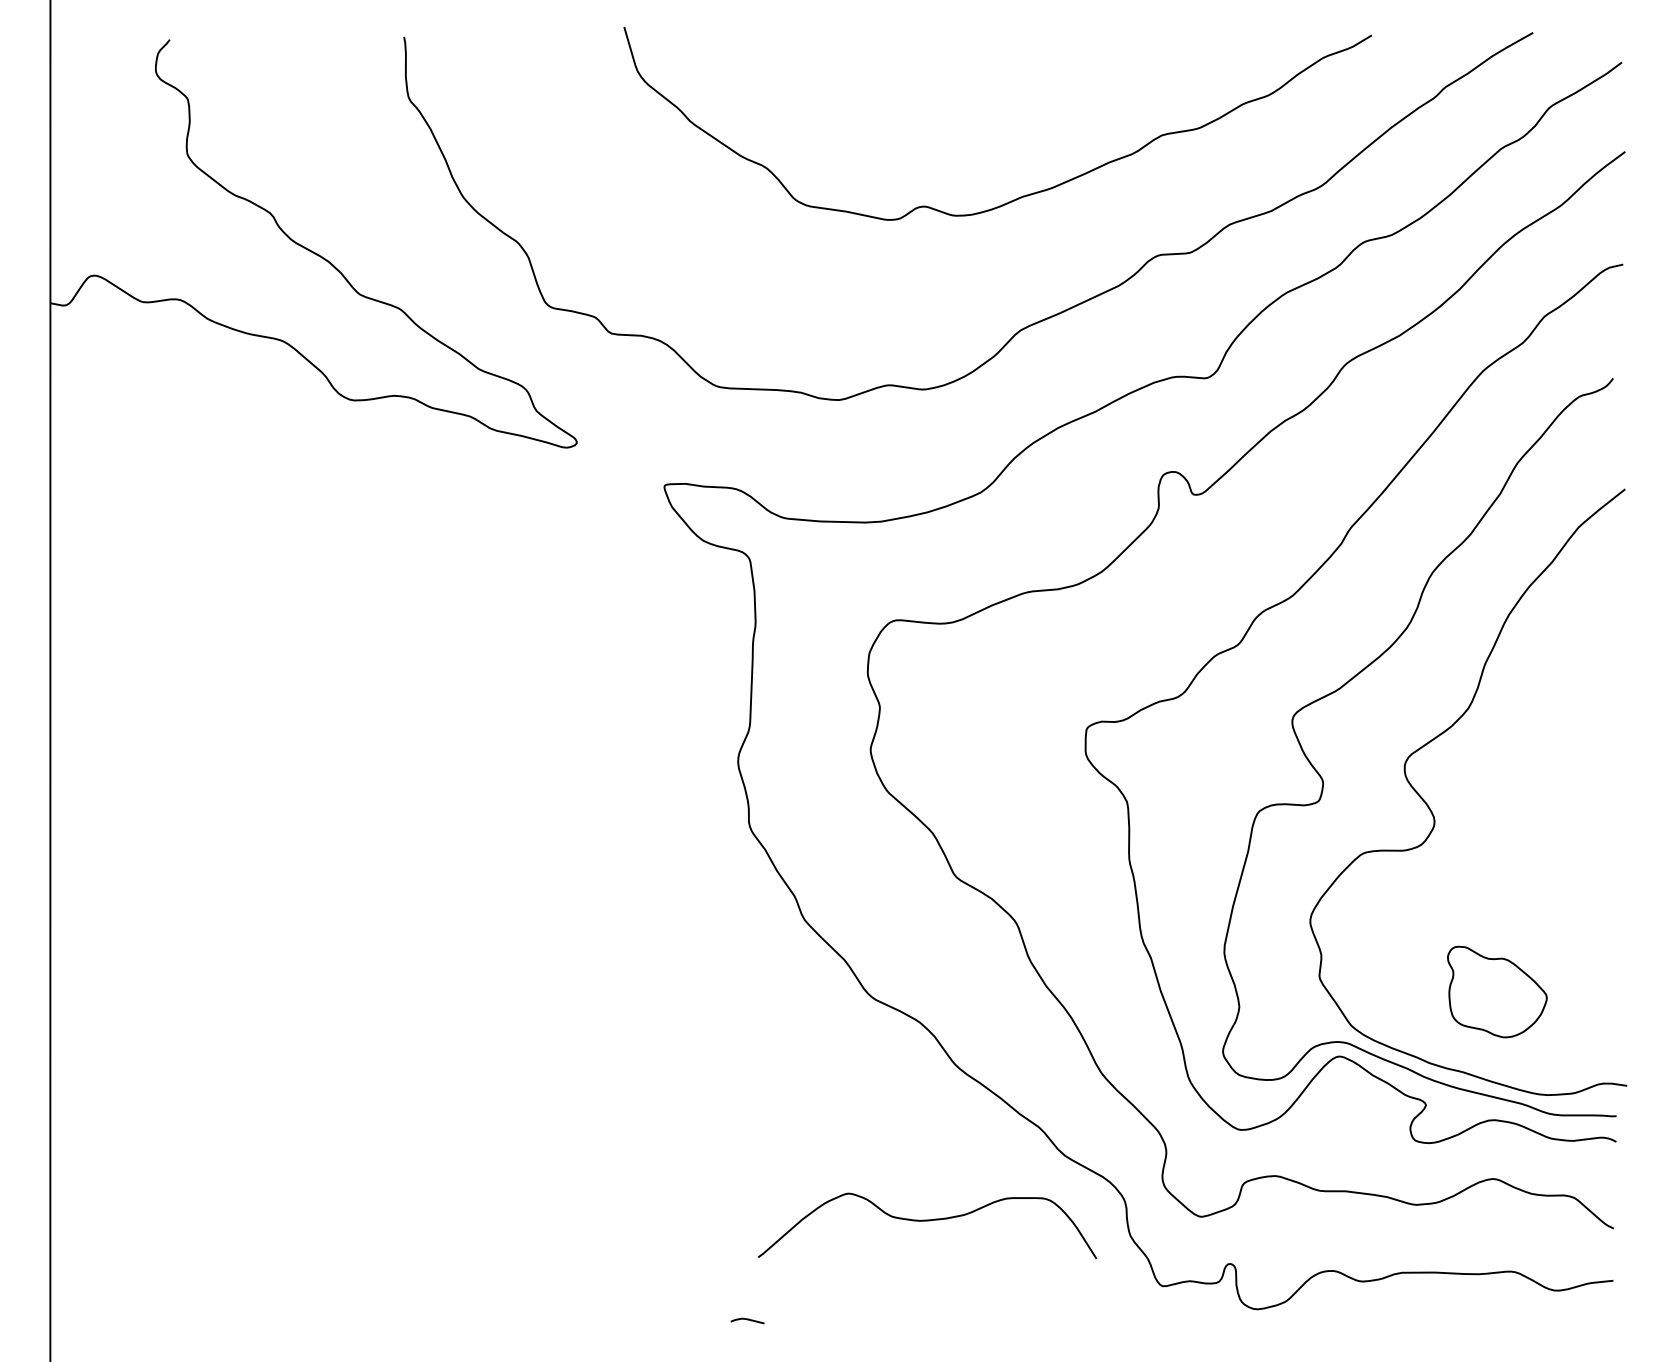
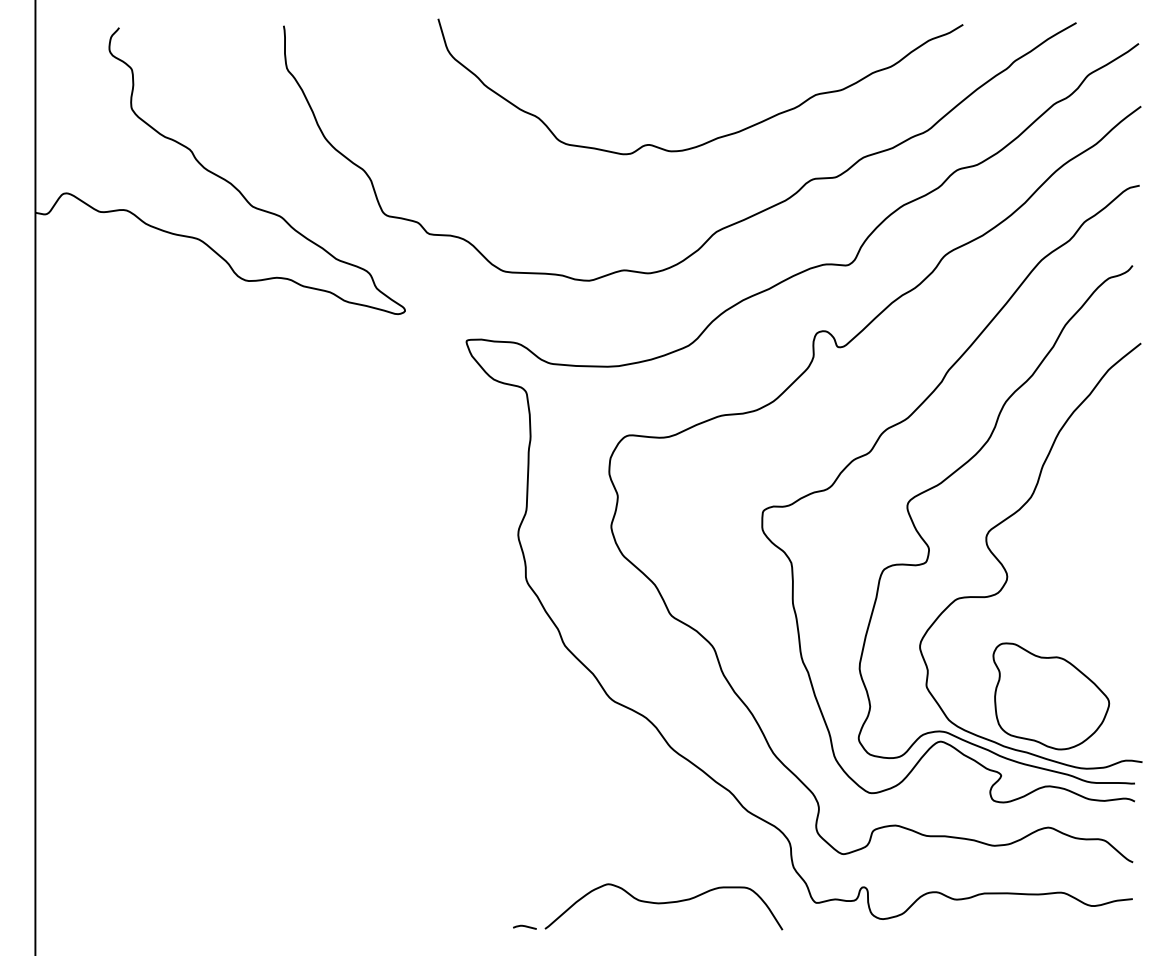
part: (1497, 991) -> (1051, 696), size x1.67
curve: (927, 1221) -> (663, 903), moved

